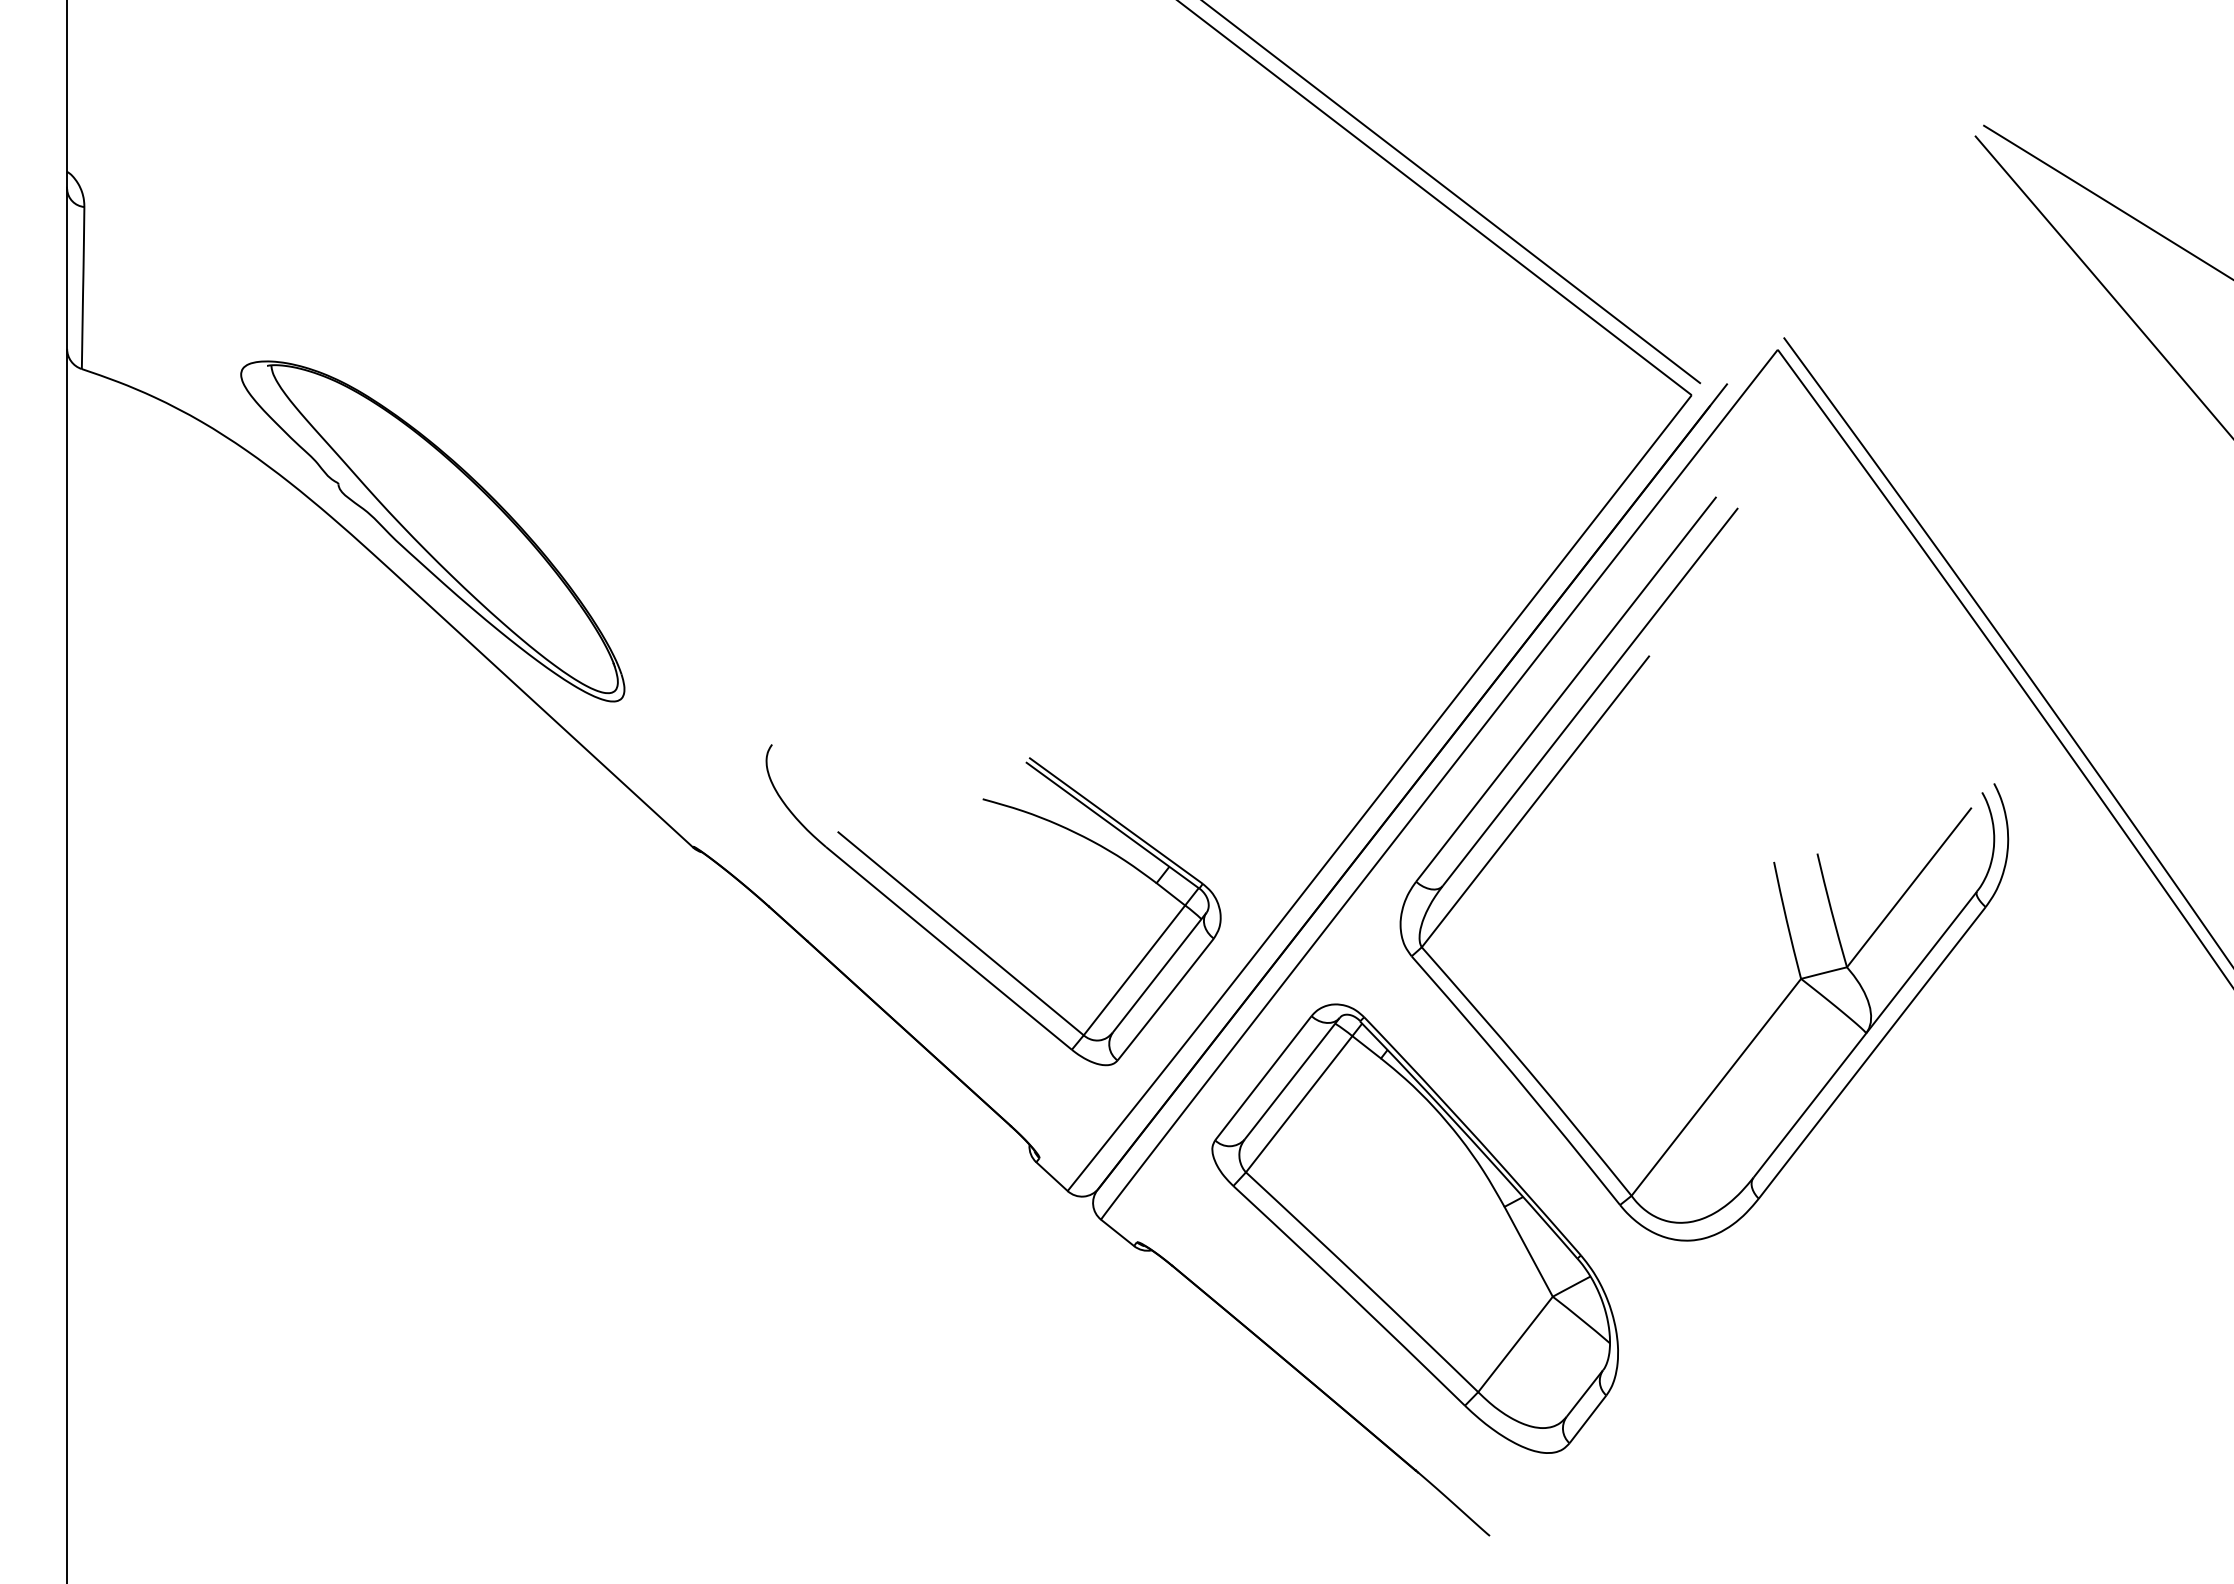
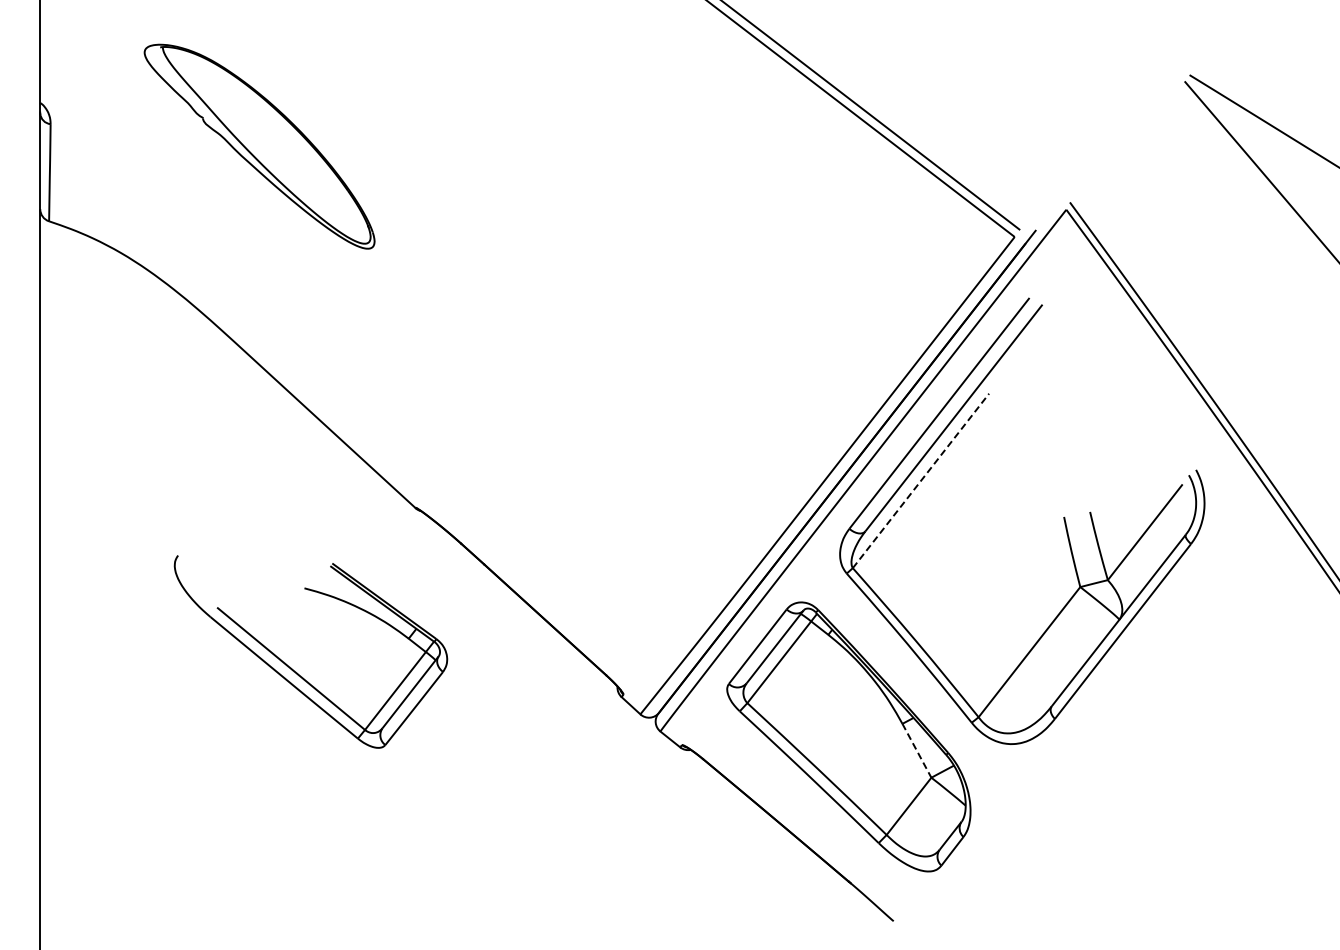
part: (432, 531) -> (259, 146), moved
line: (1534, 801) -> (920, 480), solid -> dashed
part: (969, 937) -> (296, 671), moved
line: (1527, 1251) -> (916, 750), solid -> dashed

